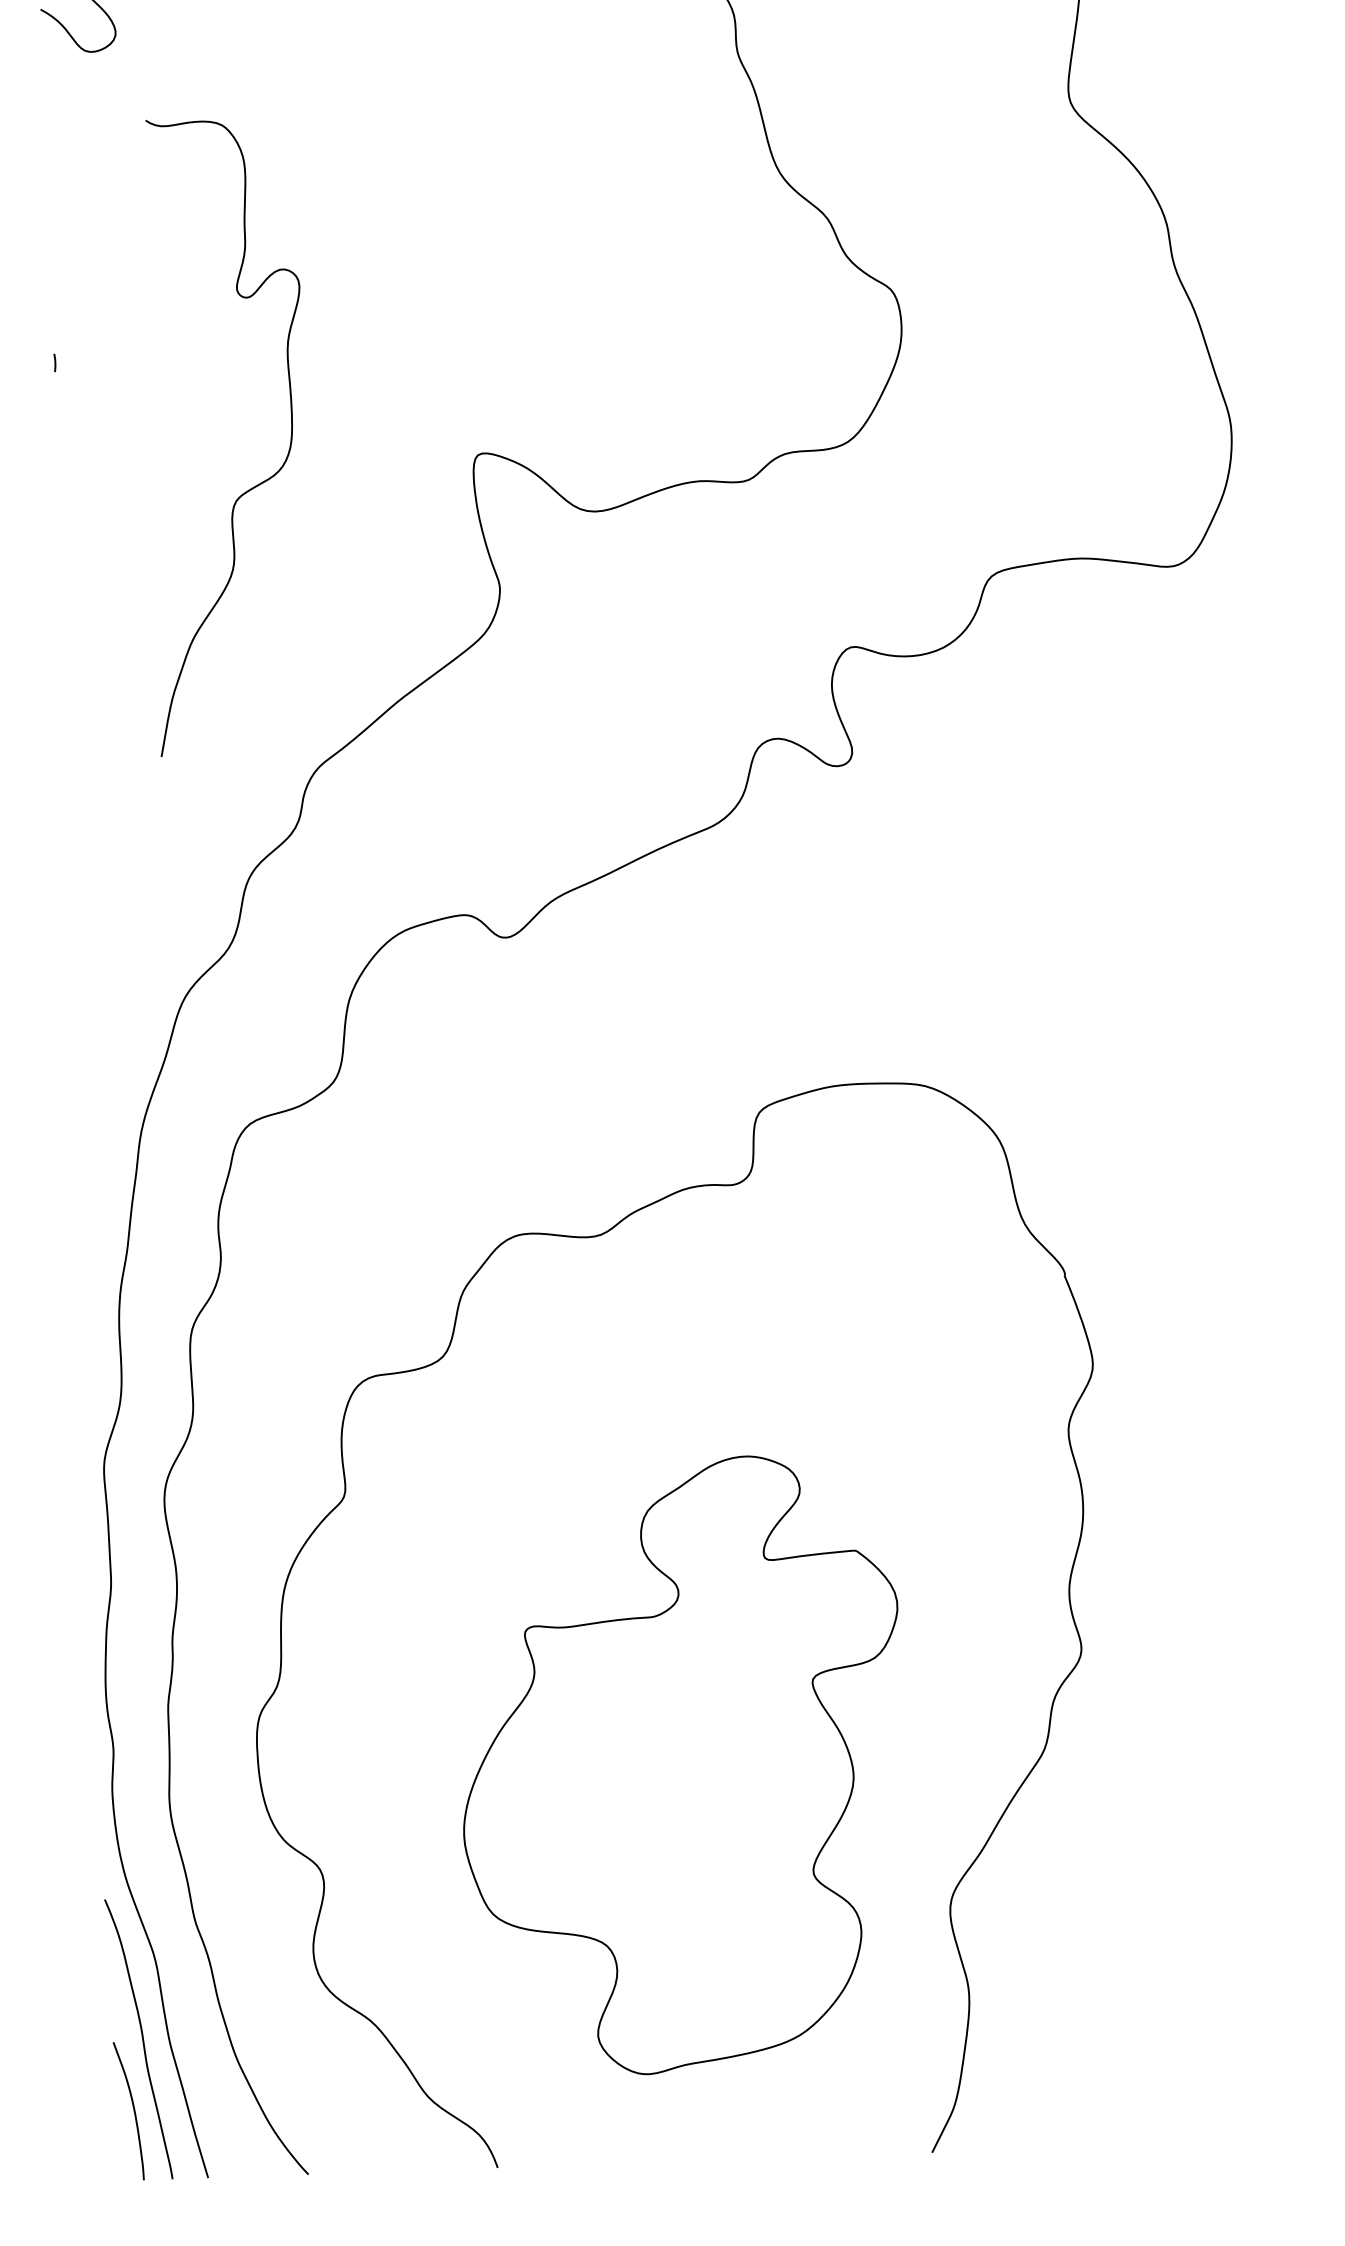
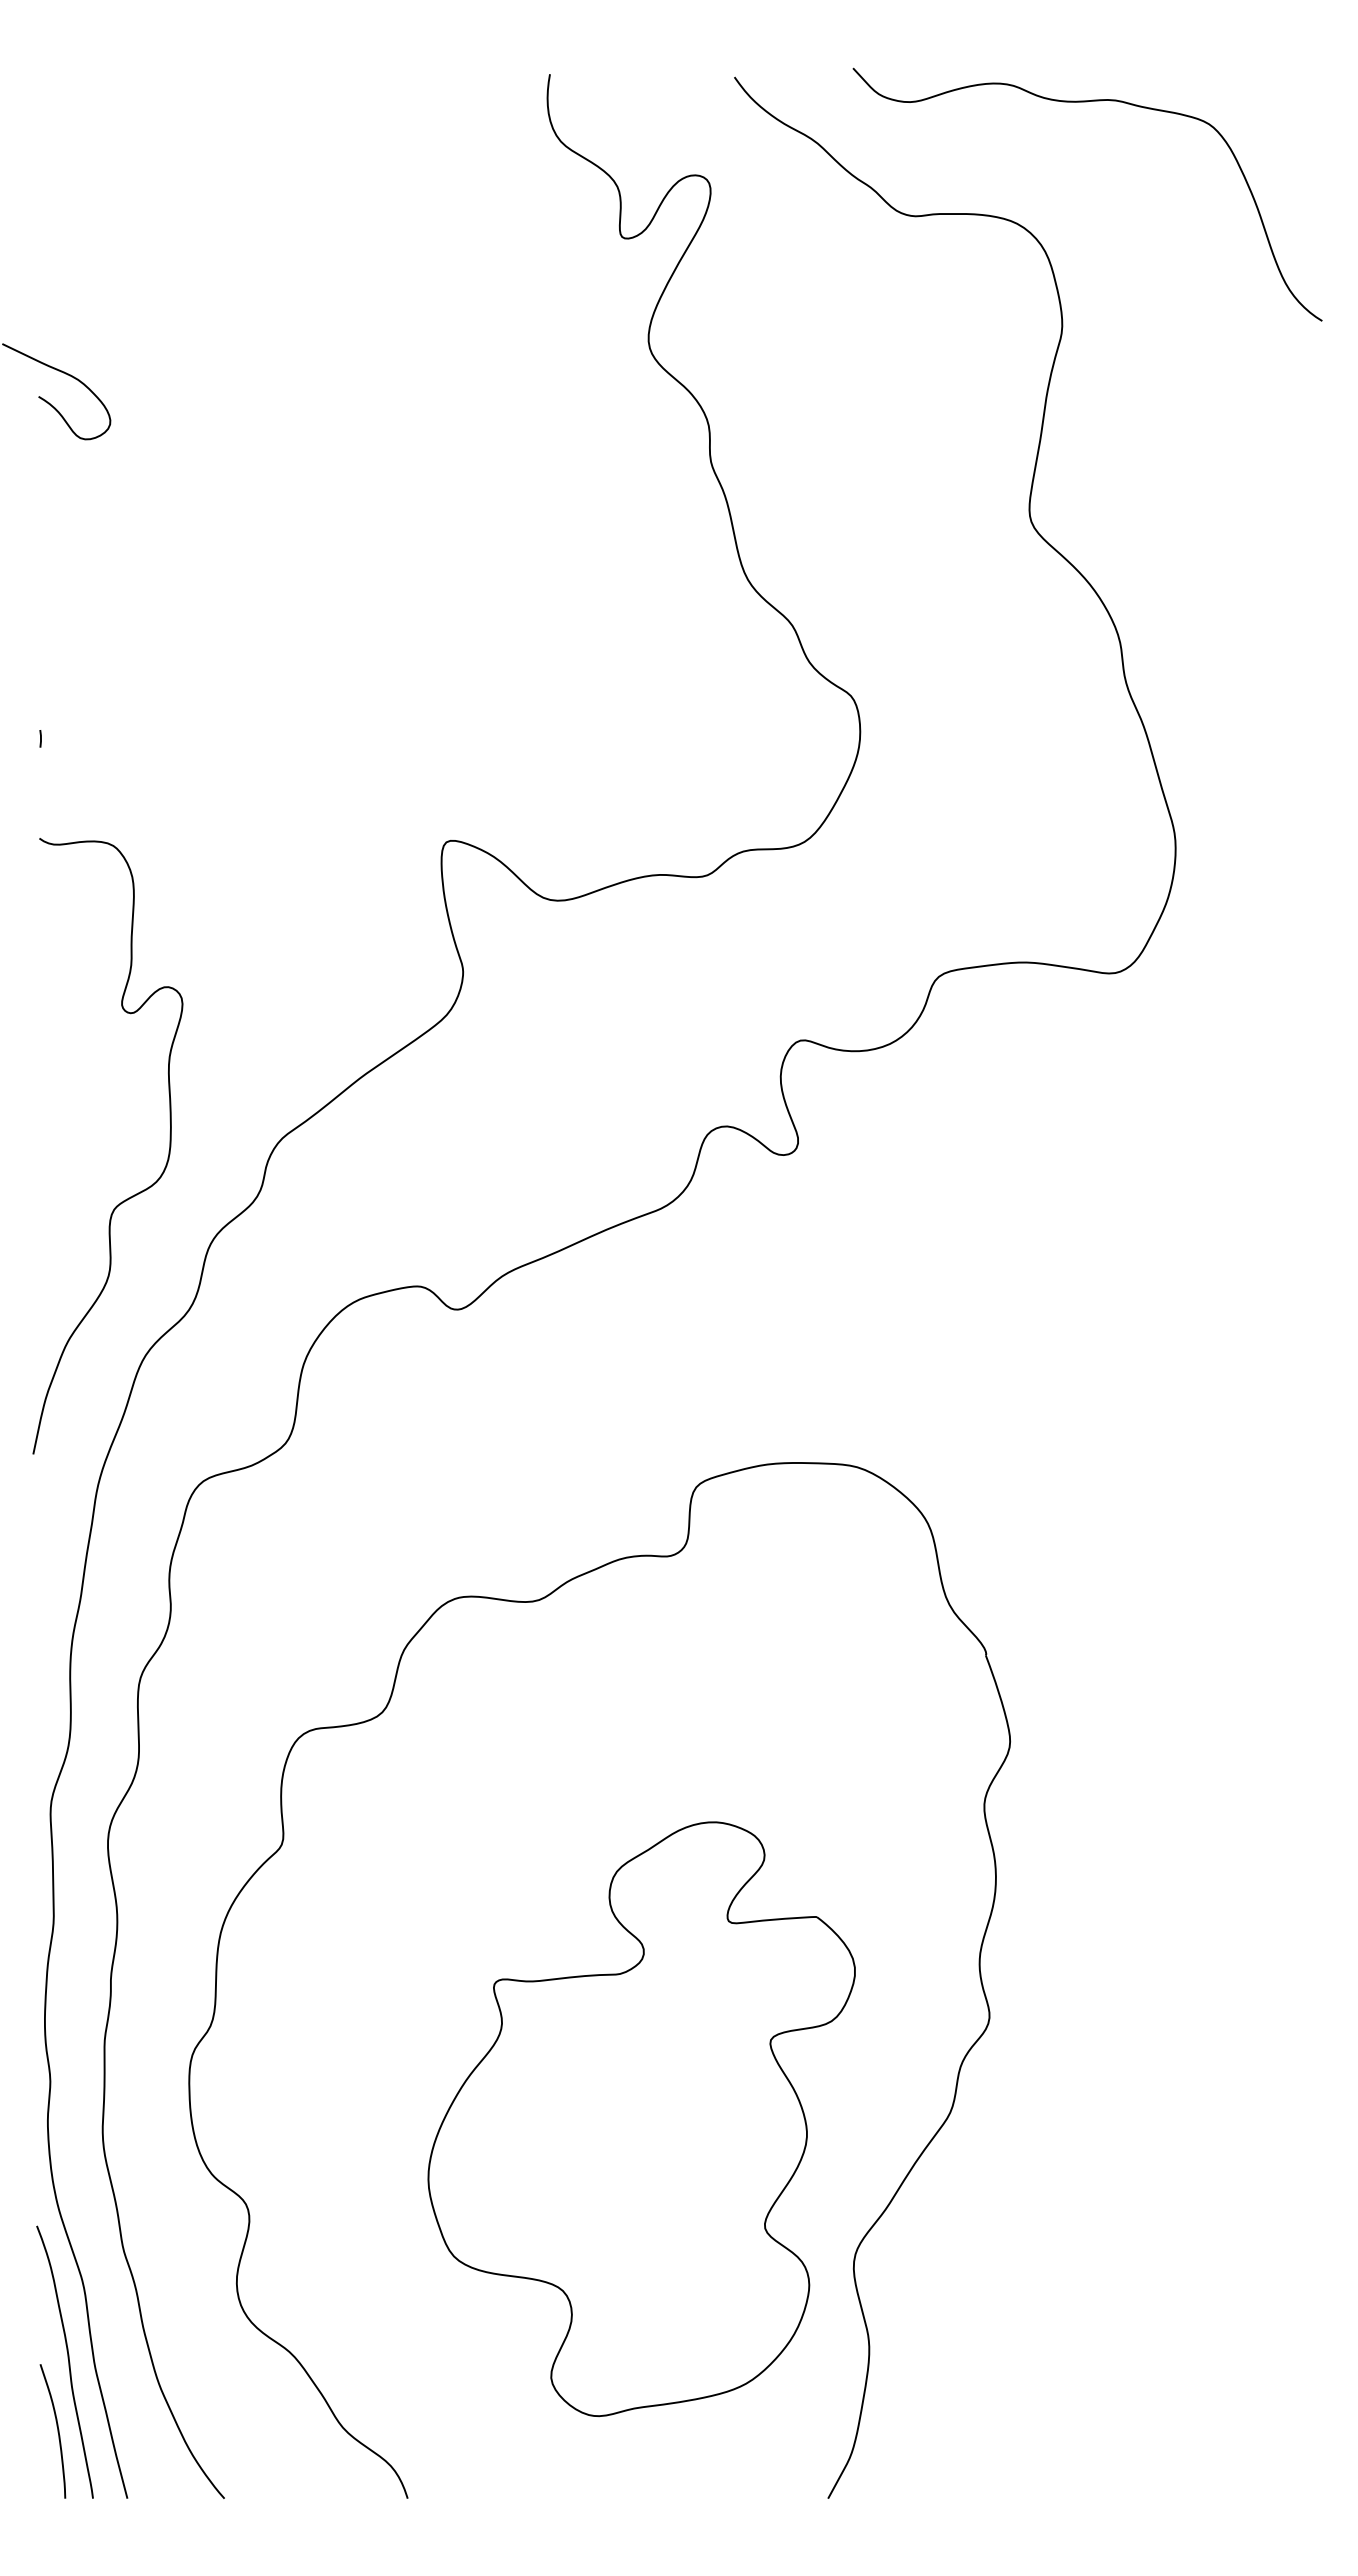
curve: (254, 485) -> (132, 1195), moved
part: (682, 1766) -> (641, 2119), moved

